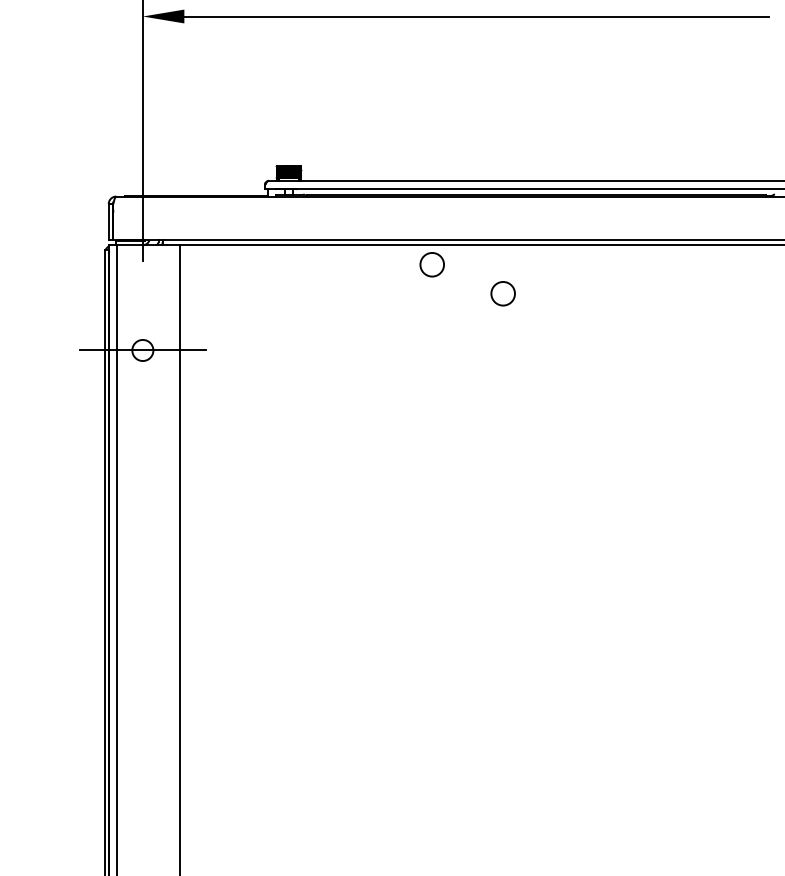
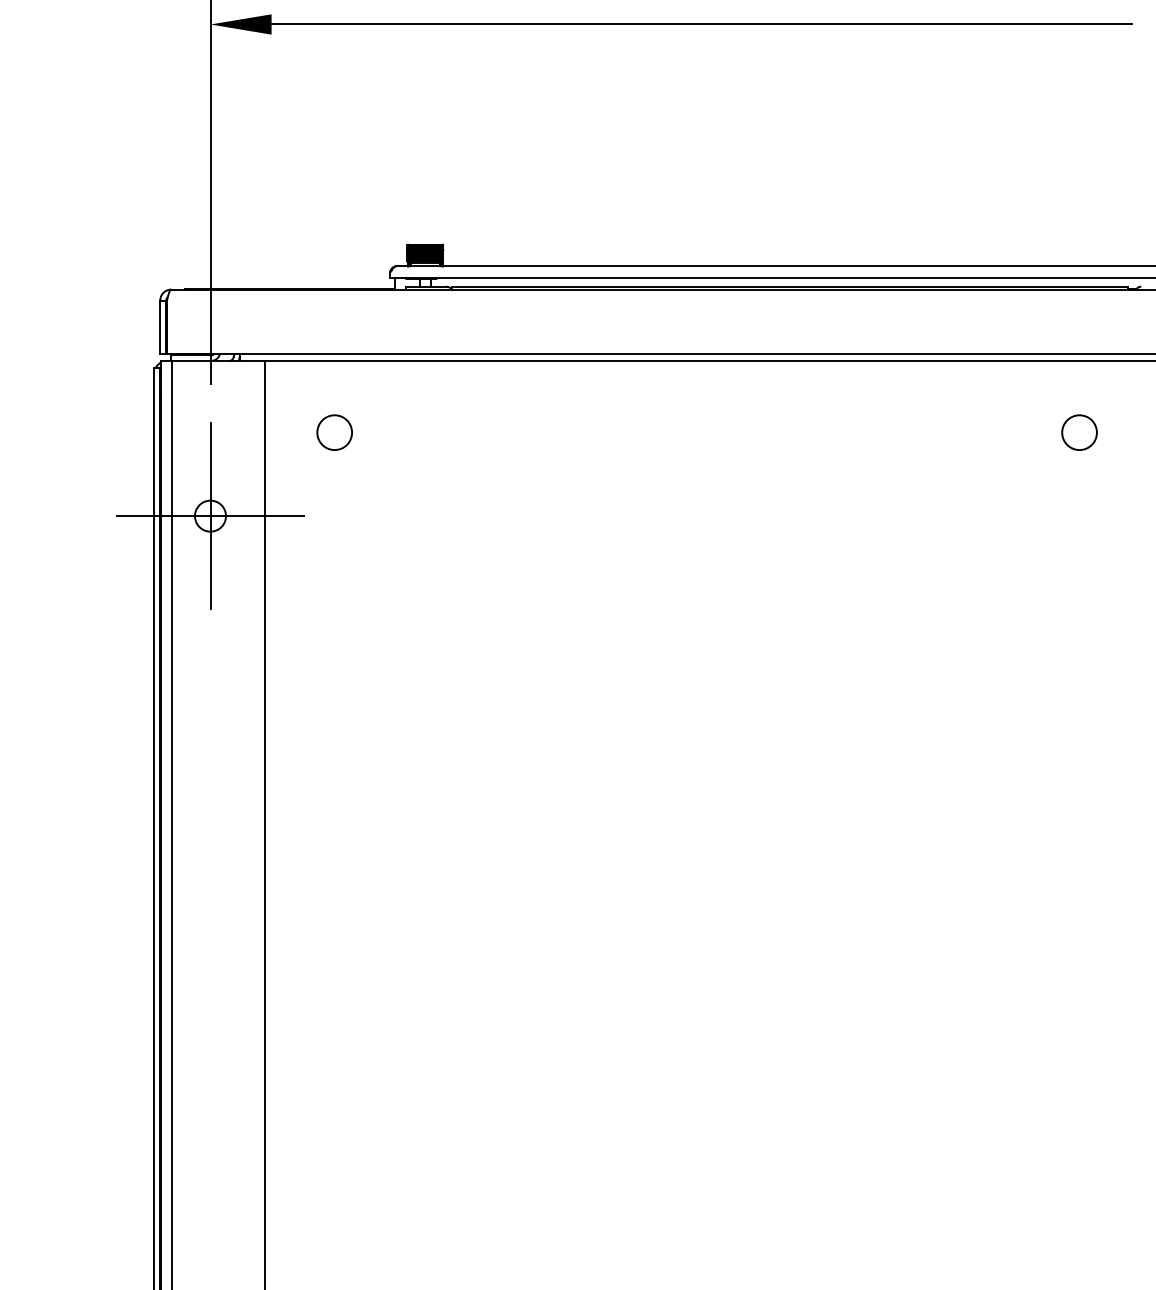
circle: (431, 264) -> (333, 432), moved
circle: (502, 293) -> (1078, 432), moved
line: (142, 350) -> (209, 516), added

